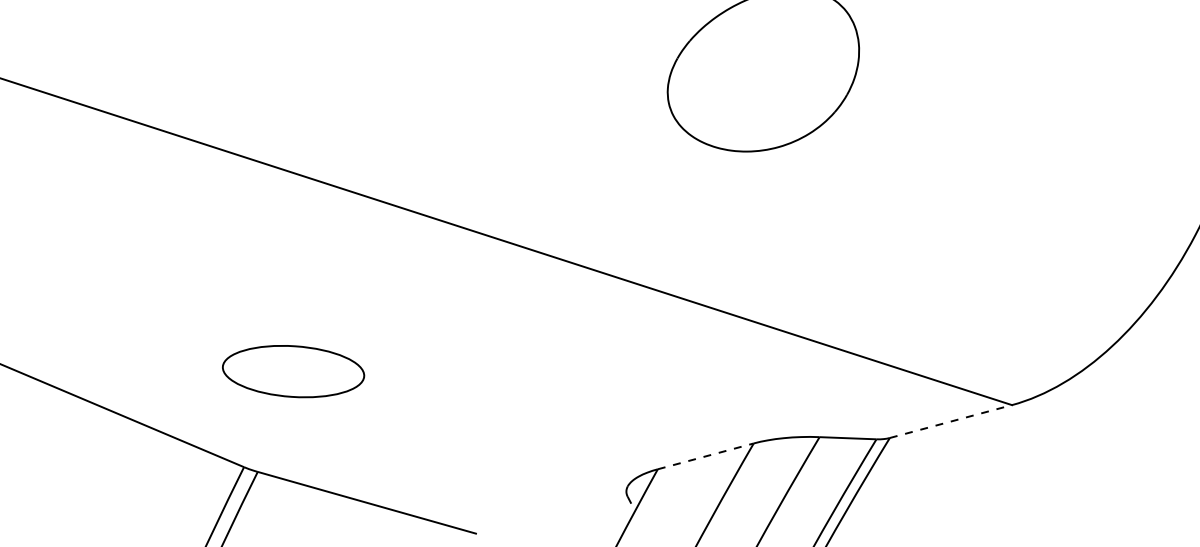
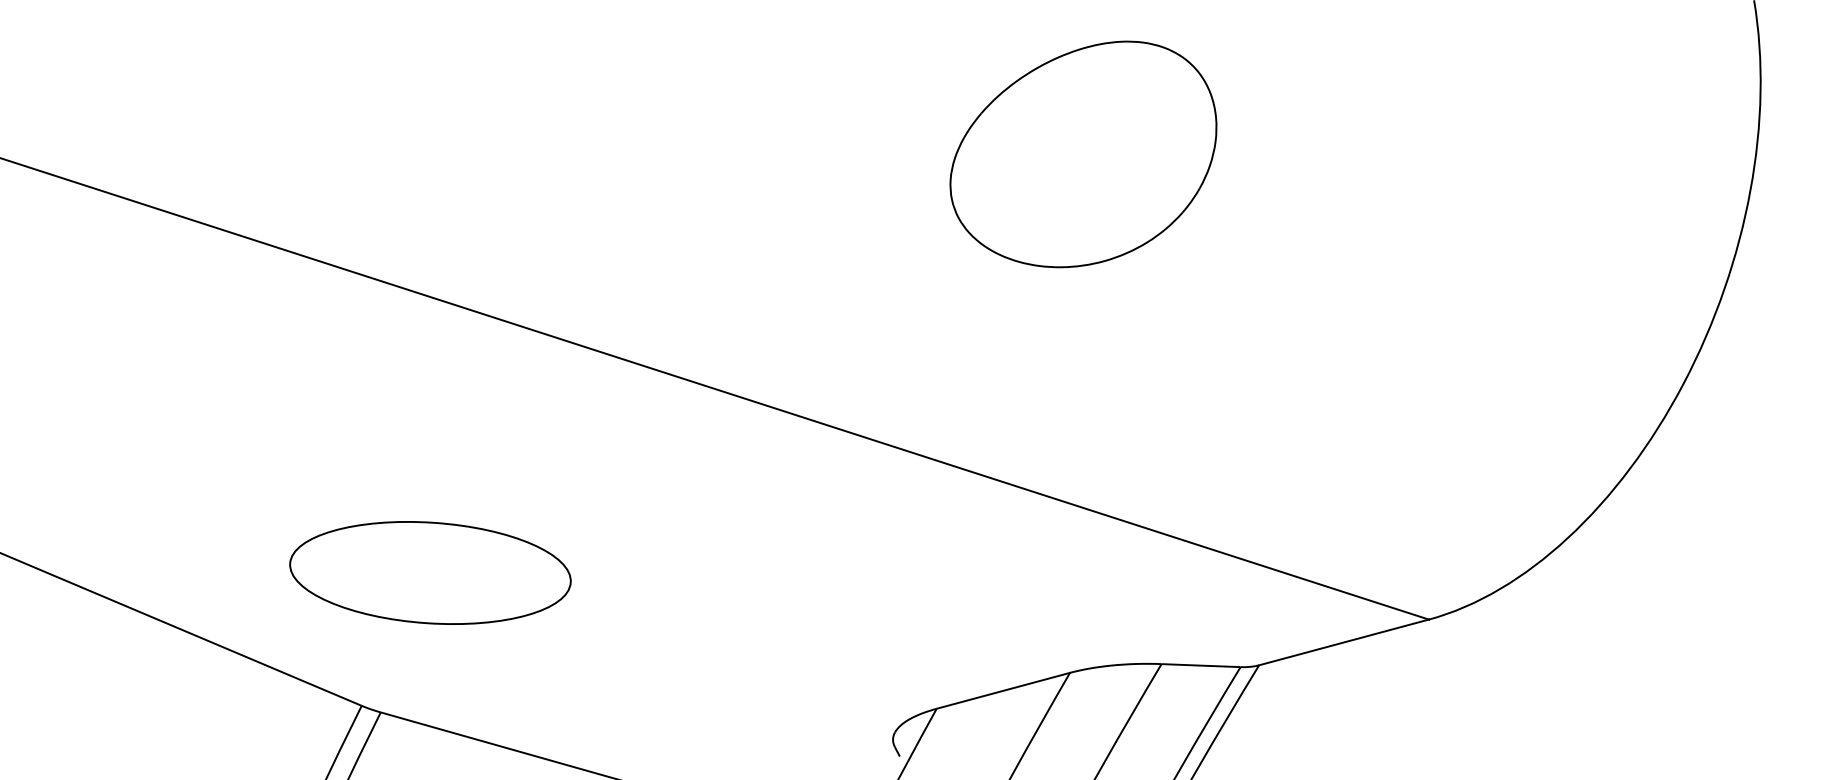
part: (293, 371) -> (430, 572), size x1.43
line: (951, 421) -> (1344, 642), dashed -> solid
line: (705, 456) -> (1003, 690), dashed -> solid

